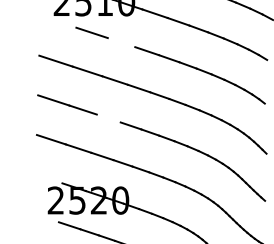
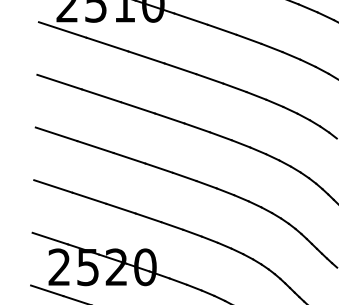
line: (58, 21) -> (62, 29), added
line: (121, 42) -> (146, 57), added
line: (108, 118) -> (129, 158), added
line: (48, 178) -> (49, 237), added
line: (46, 218) -> (46, 291), added

